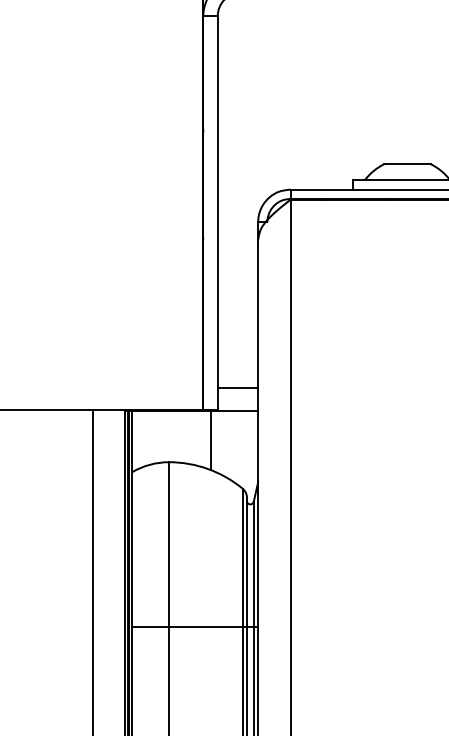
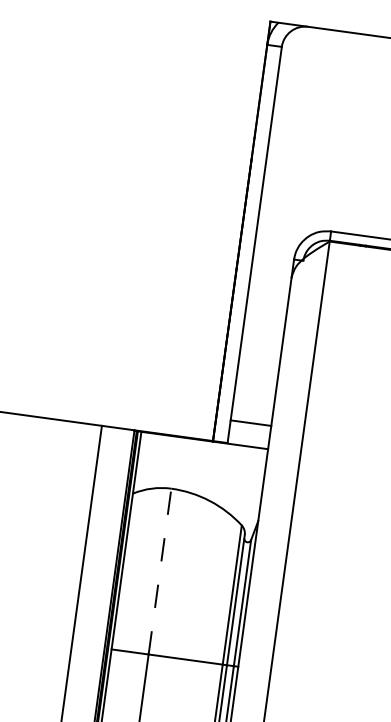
line: (210, 440) -> (216, 472), removed
line: (168, 544) -> (159, 571), solid -> dashed

